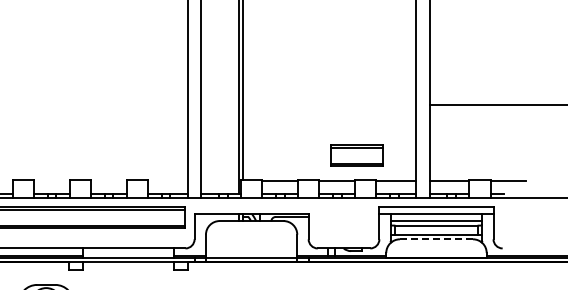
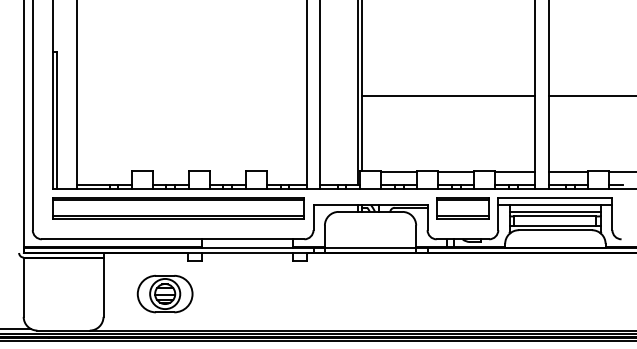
line: (328, 104) -> (447, 95), added
part: (356, 155) -> (462, 208), moved
line: (436, 239) -> (555, 230), dashed -> solid

